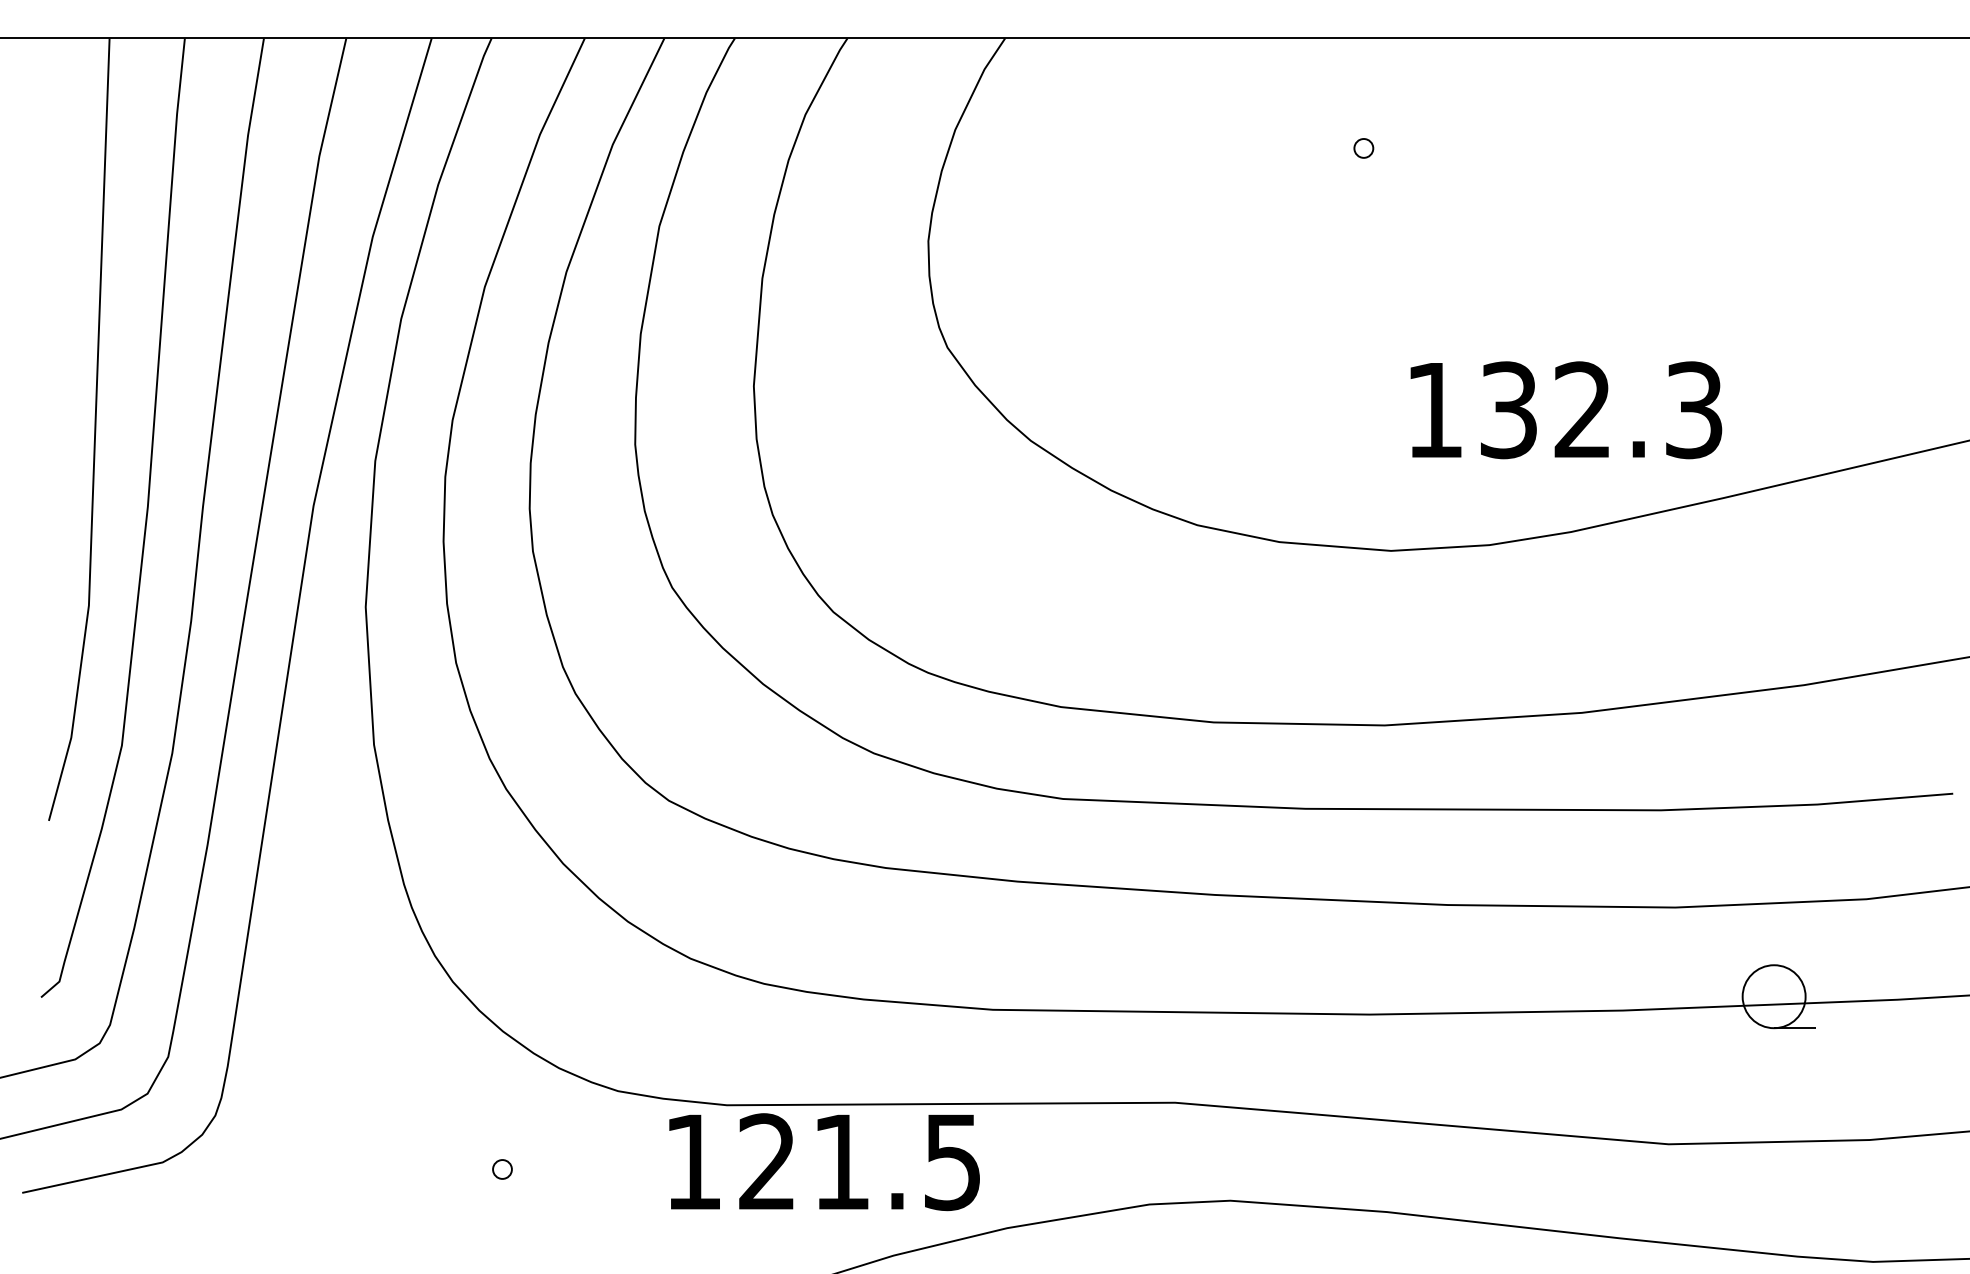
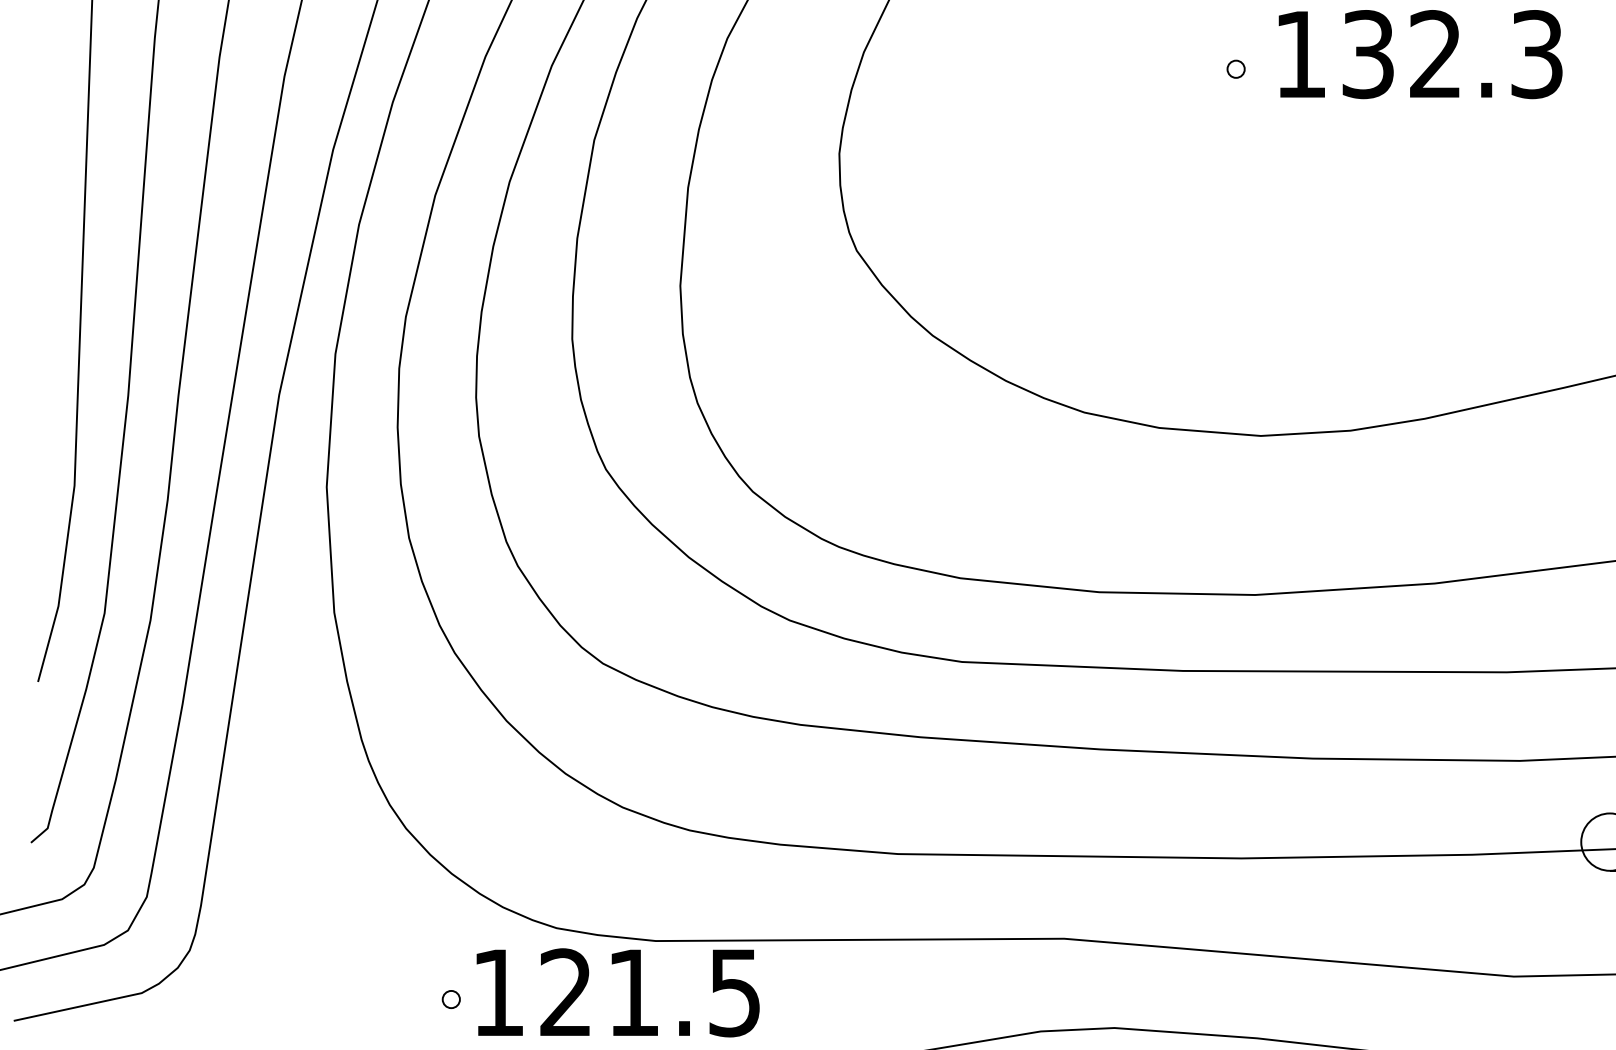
text: (1566, 410) -> (1420, 54), moved
text: (824, 1162) -> (618, 993), moved

